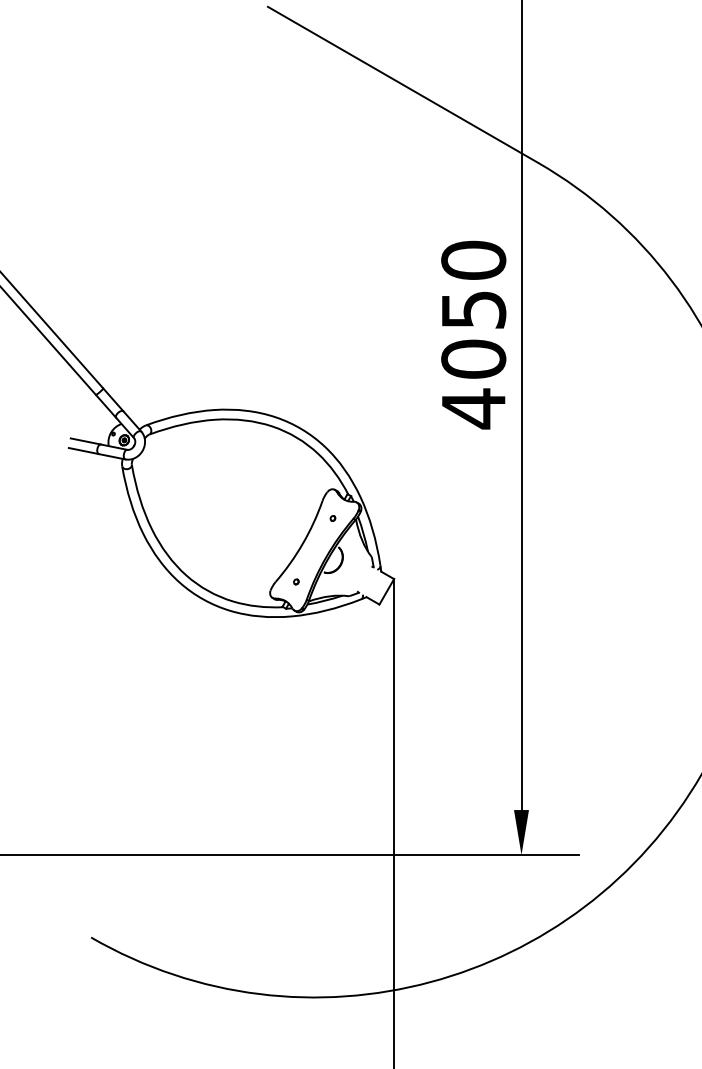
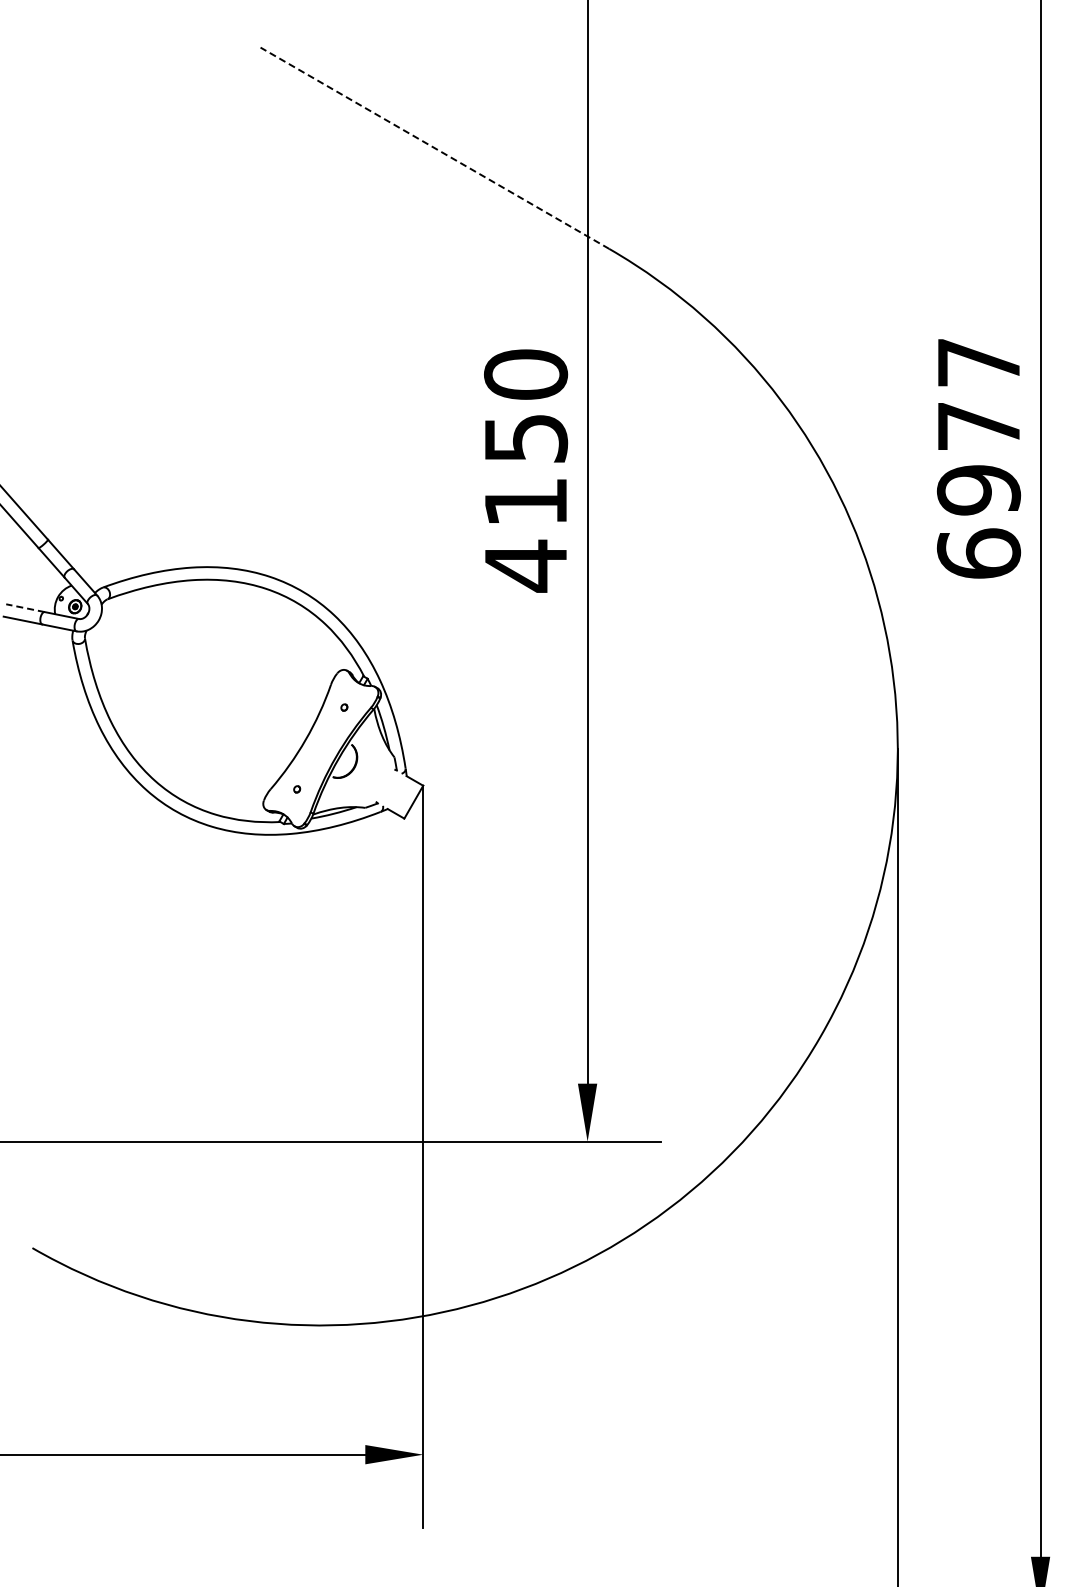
line: (402, 85) -> (434, 148), solid -> dashed
text: (474, 359) -> (526, 502), 4050 -> 4150
line: (85, 441) -> (25, 608), solid -> dashed

